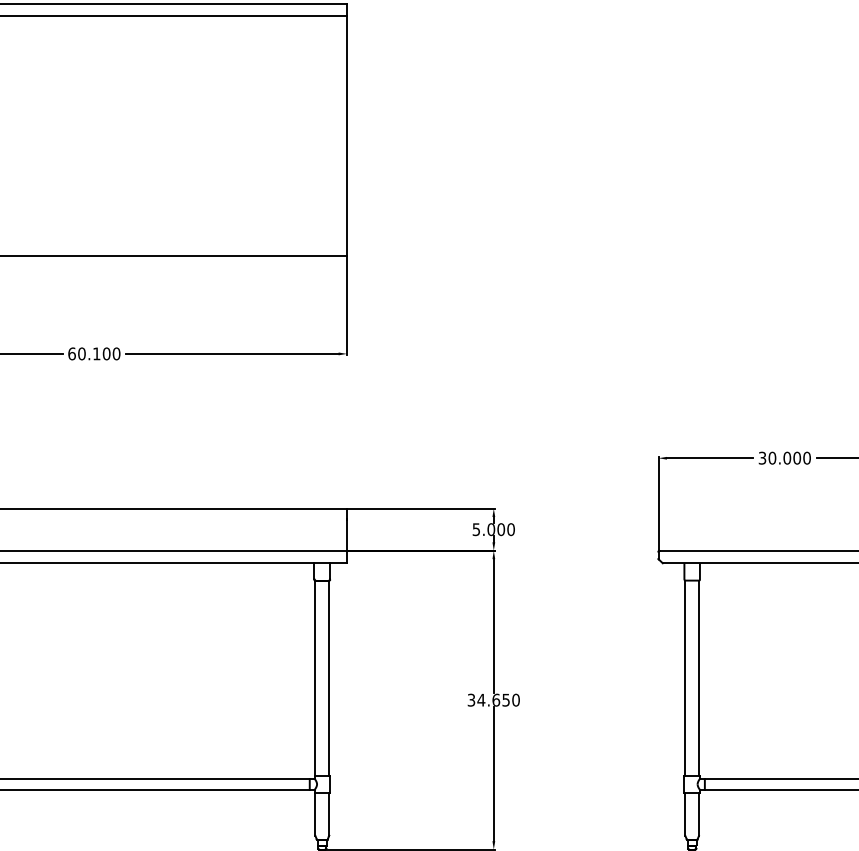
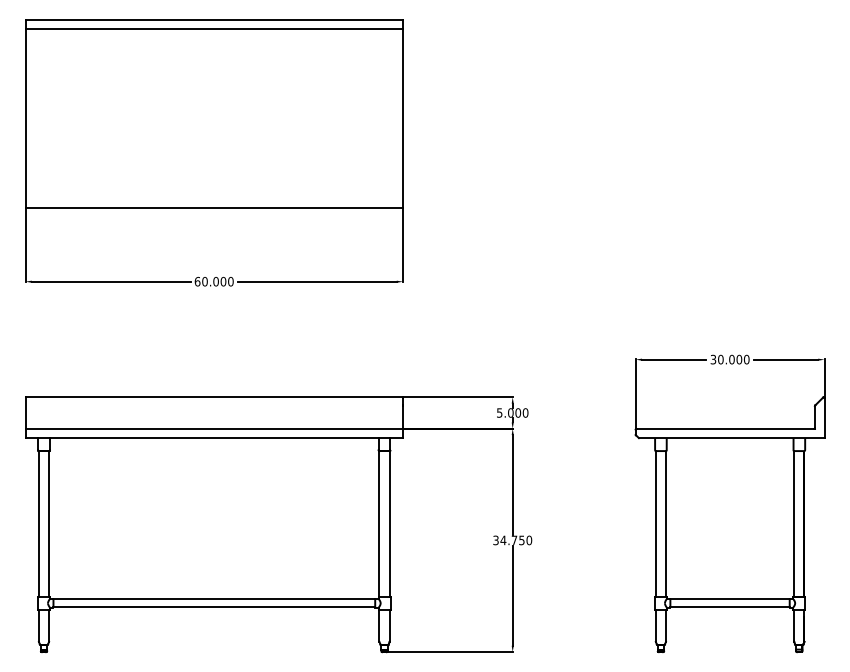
text: (95, 353) -> (215, 281), 60.100 -> 60.000
text: (496, 700) -> (514, 540), 34.650 -> 34.750

